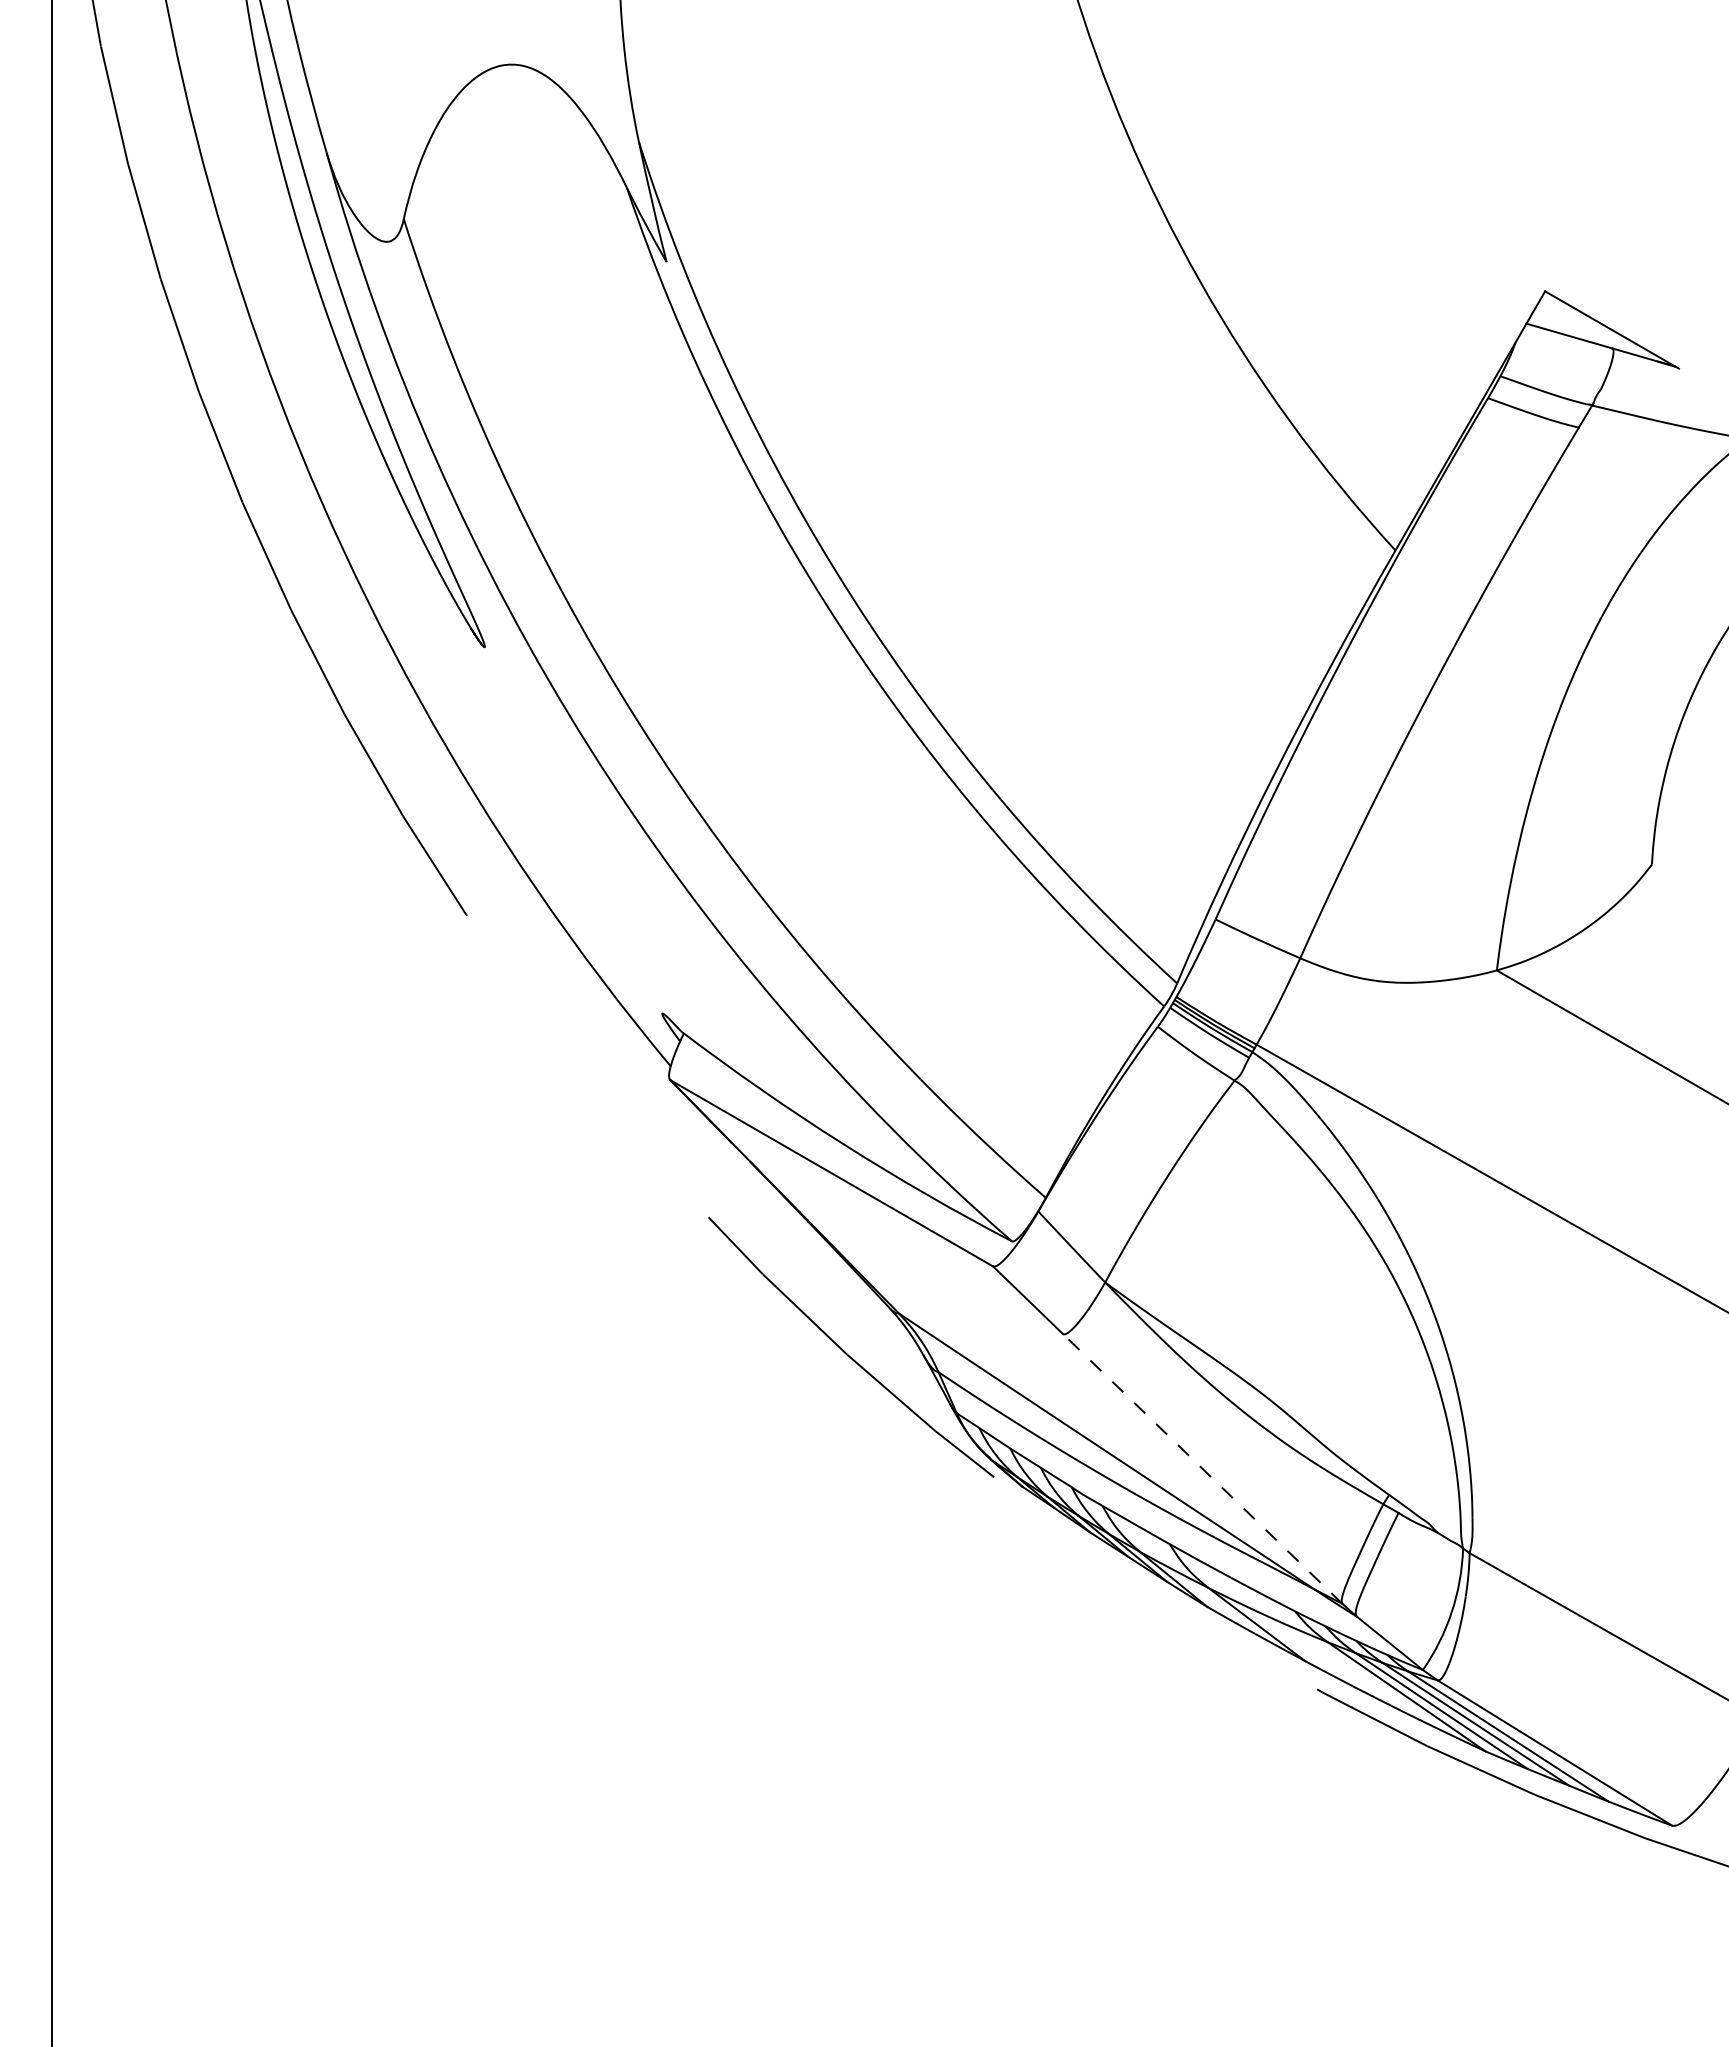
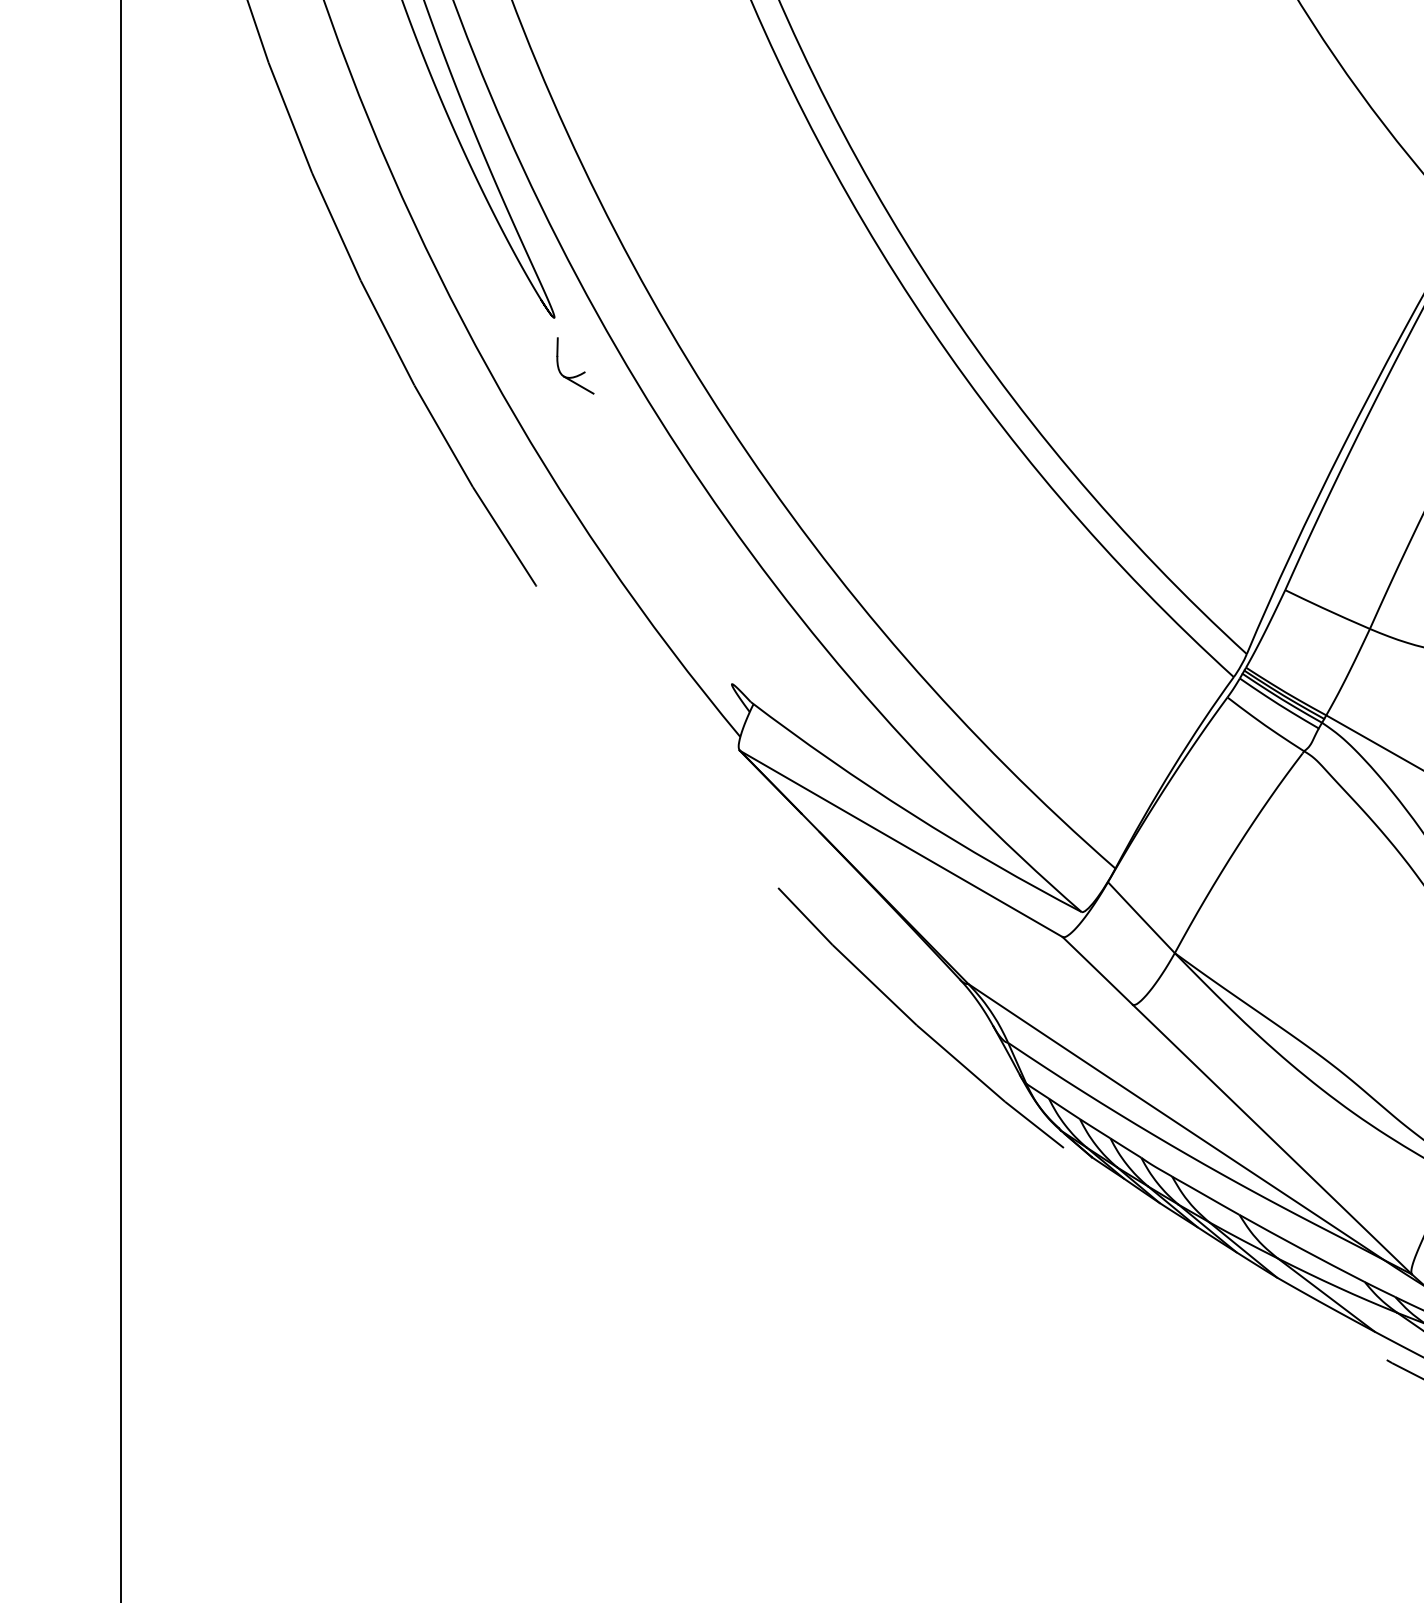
part: (509, 703) -> (579, 374), added
line: (1202, 1468) -> (1272, 1139), dashed -> solid

